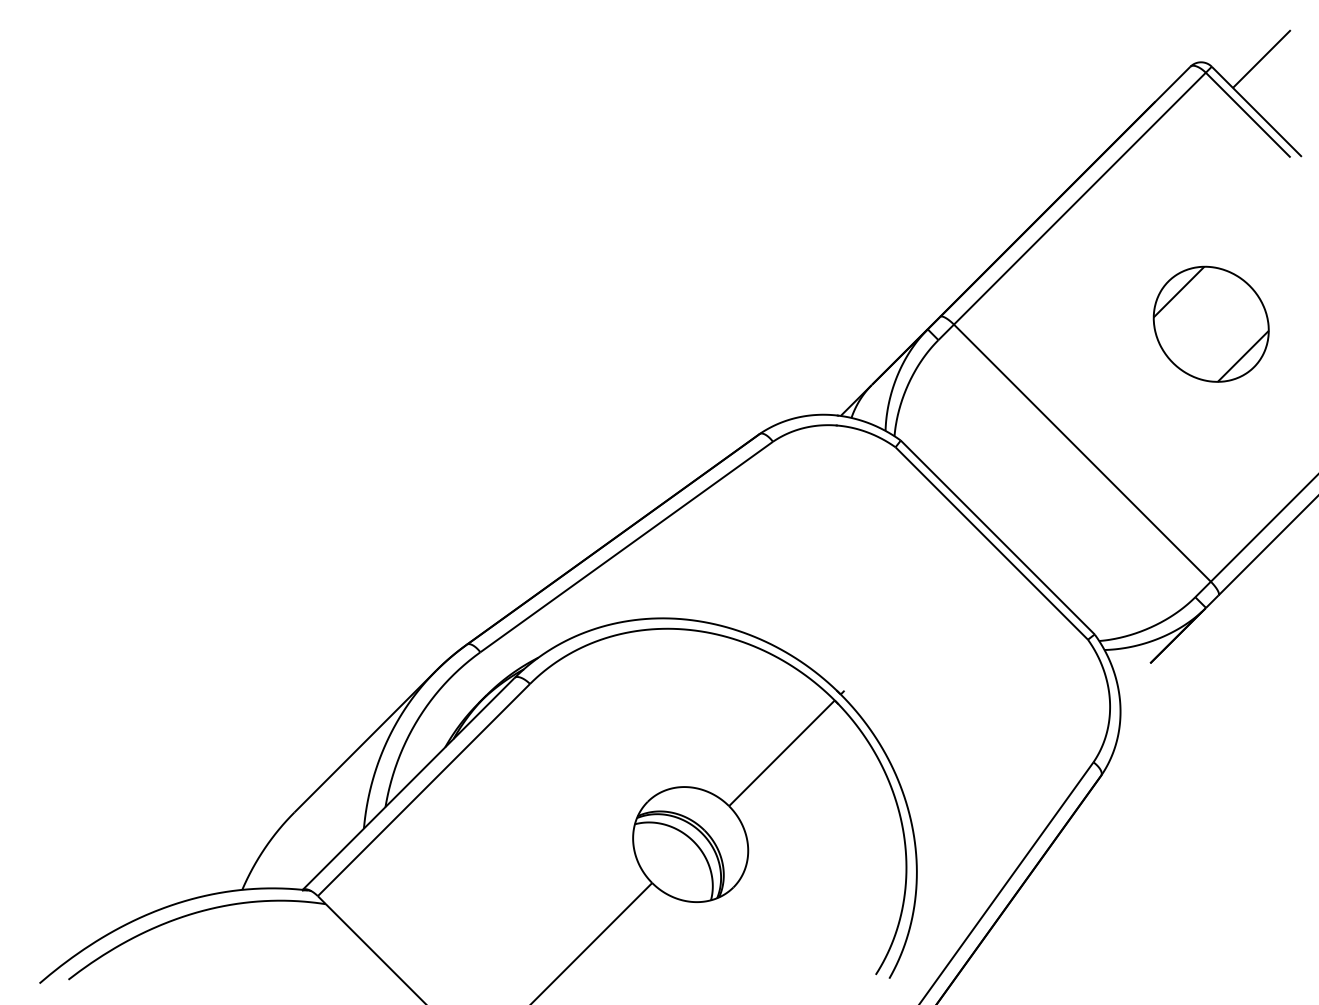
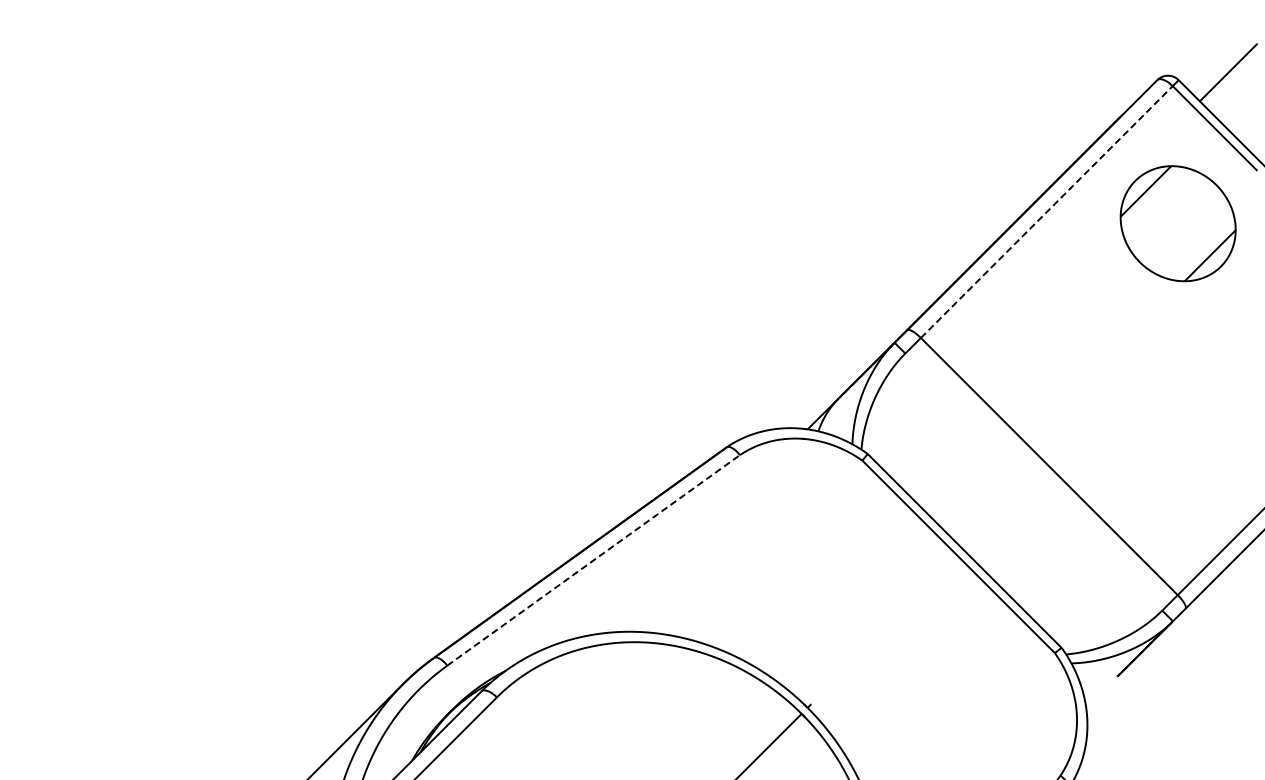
line: (1080, 198) -> (1047, 211), solid -> dashed
part: (1210, 323) -> (1177, 222), moved
line: (627, 546) -> (594, 559), solid -> dashed

